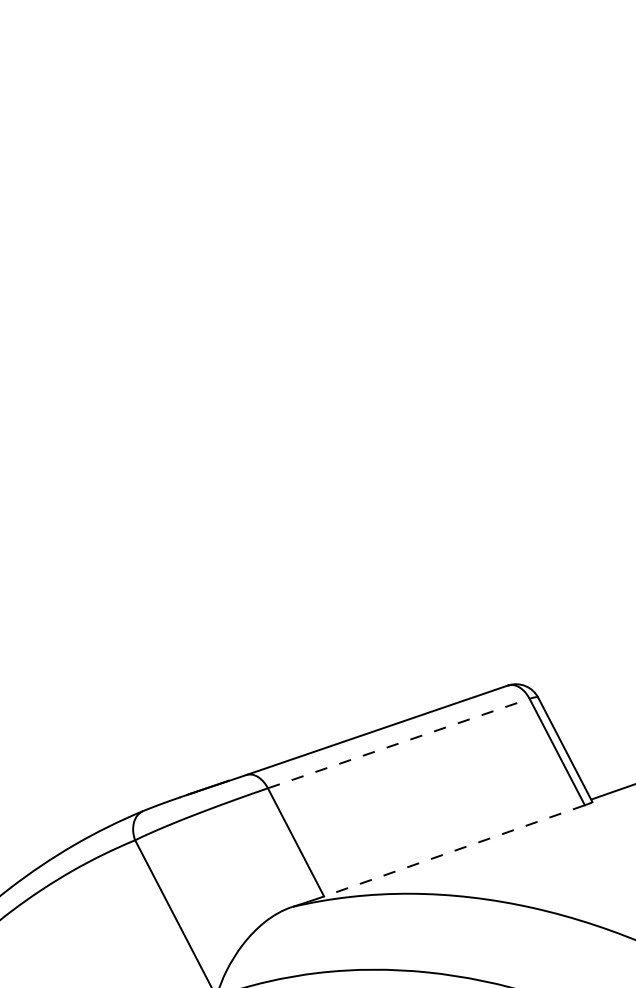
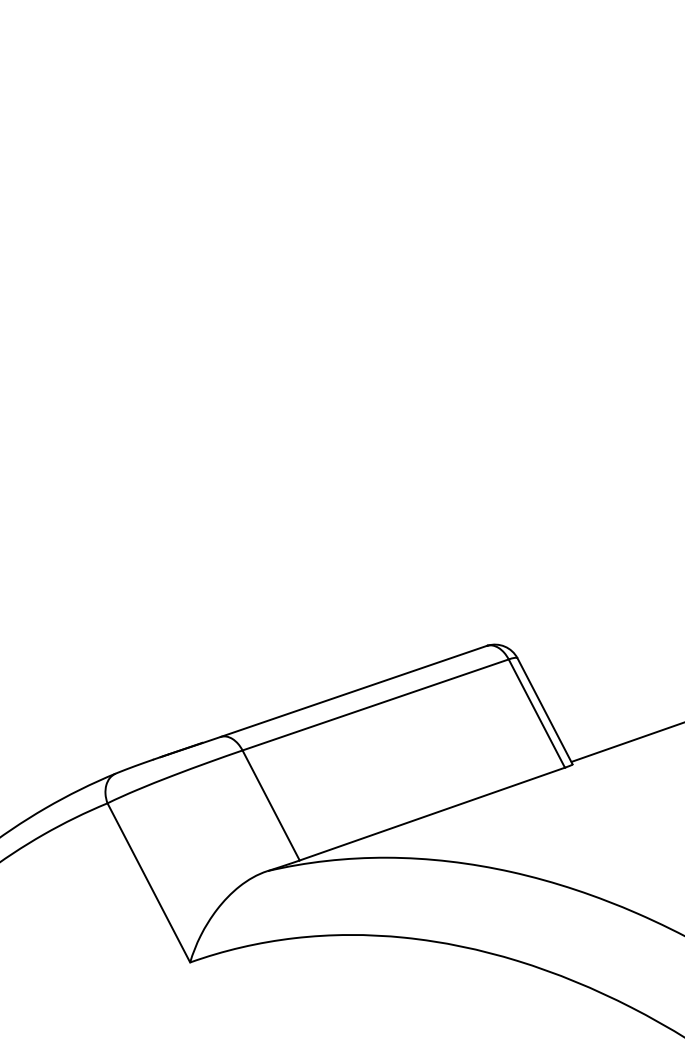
line: (398, 743) -> (375, 704), dashed -> solid
line: (454, 851) -> (432, 814), dashed -> solid

